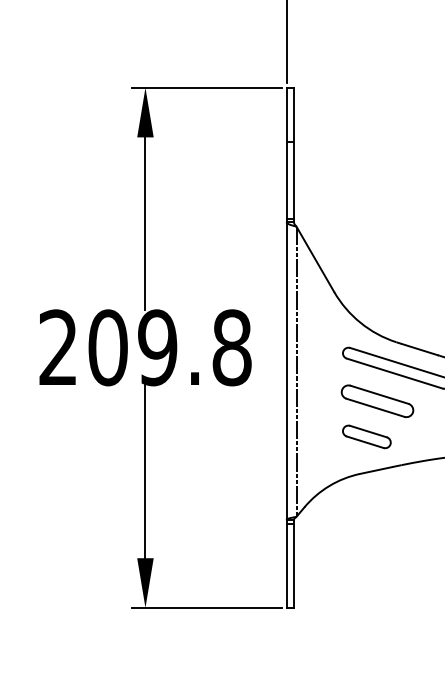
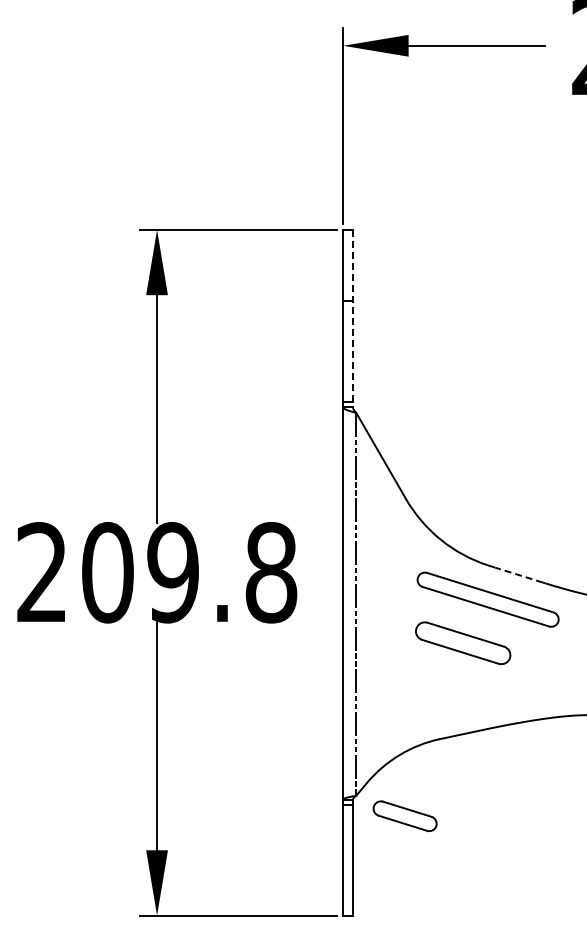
line: (294, 155) -> (353, 318), solid -> dashed
line: (420, 349) -> (519, 575), solid -> dashed
part: (366, 437) -> (404, 816), moved

